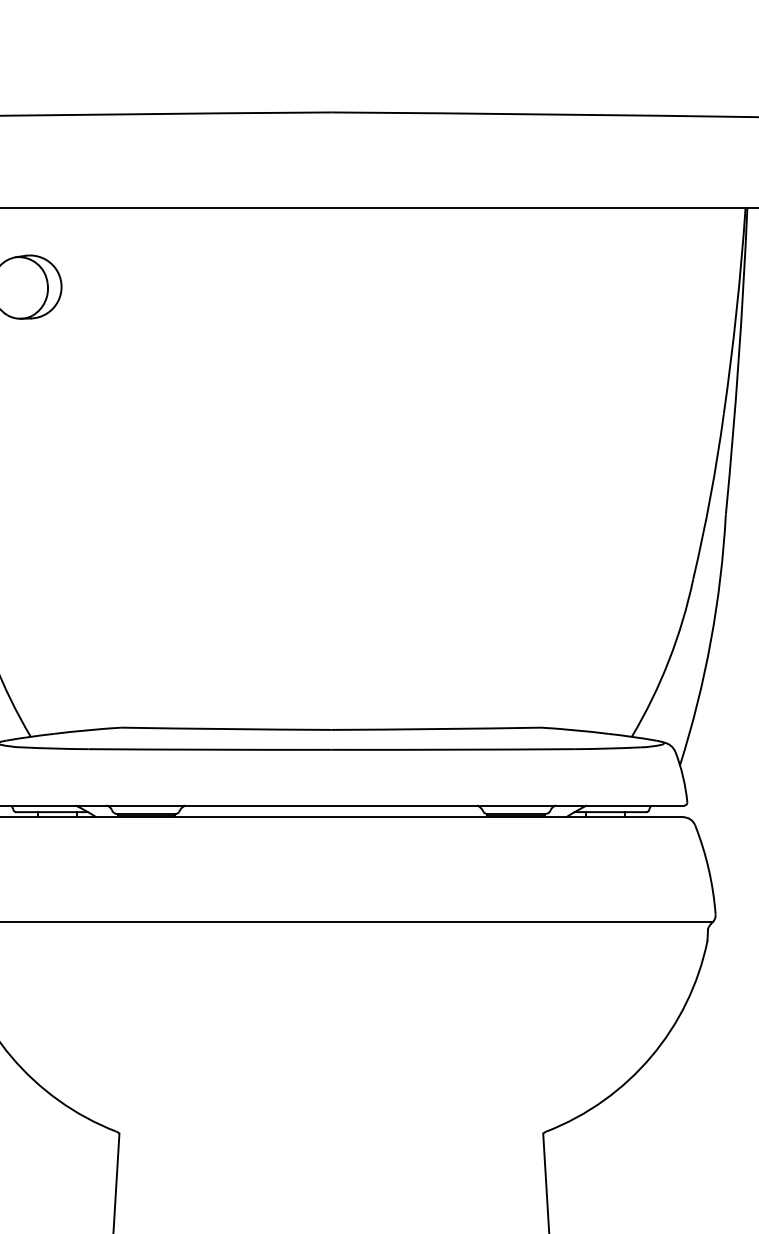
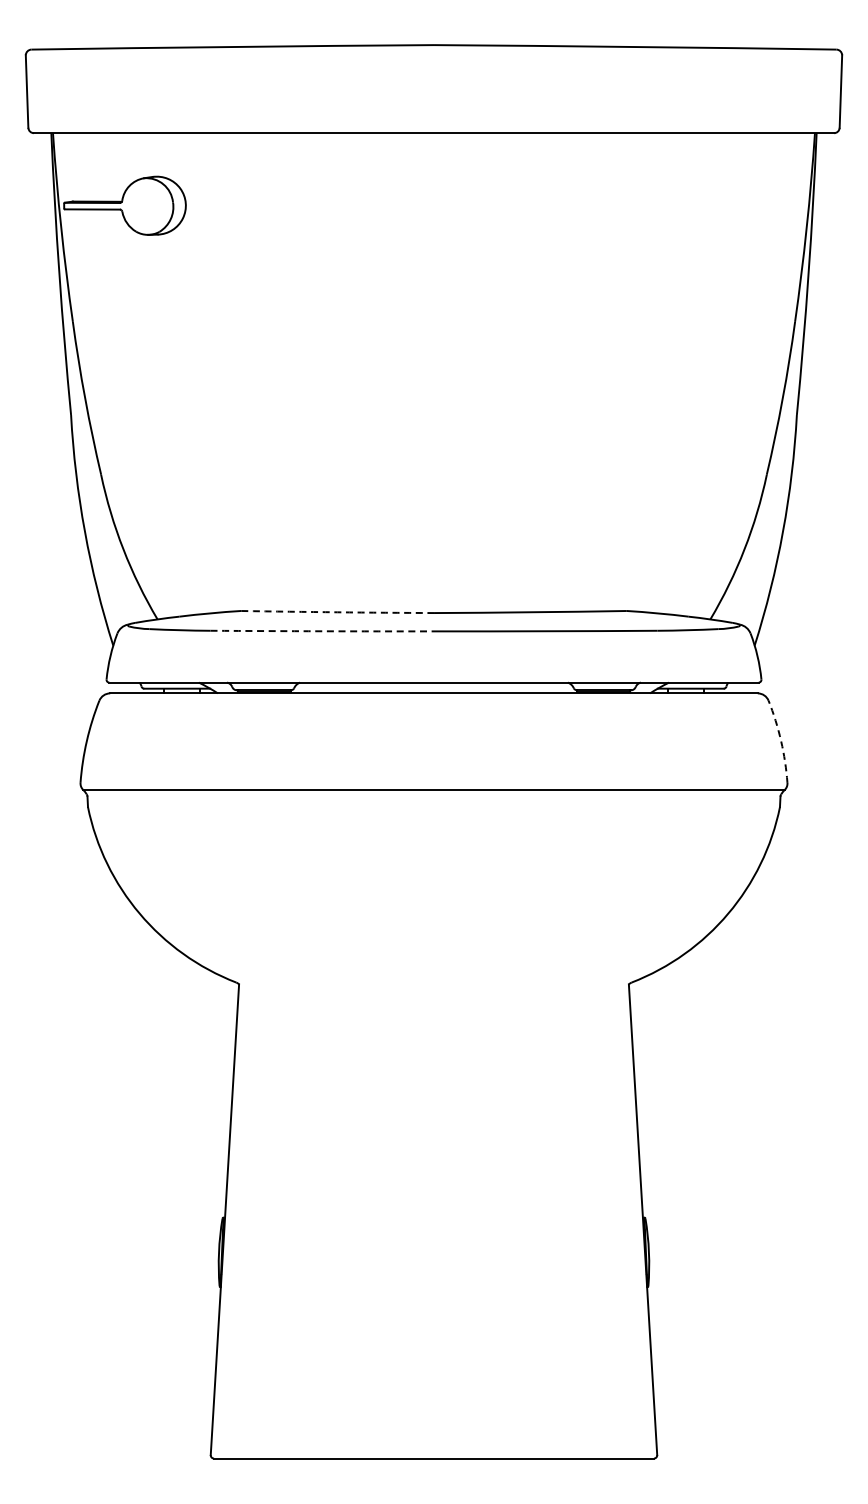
arc: (226, 729) -> (337, 612), solid -> dashed
arc: (210, 749) -> (322, 631), solid -> dashed
arc: (709, 869) -> (781, 741), solid -> dashed

